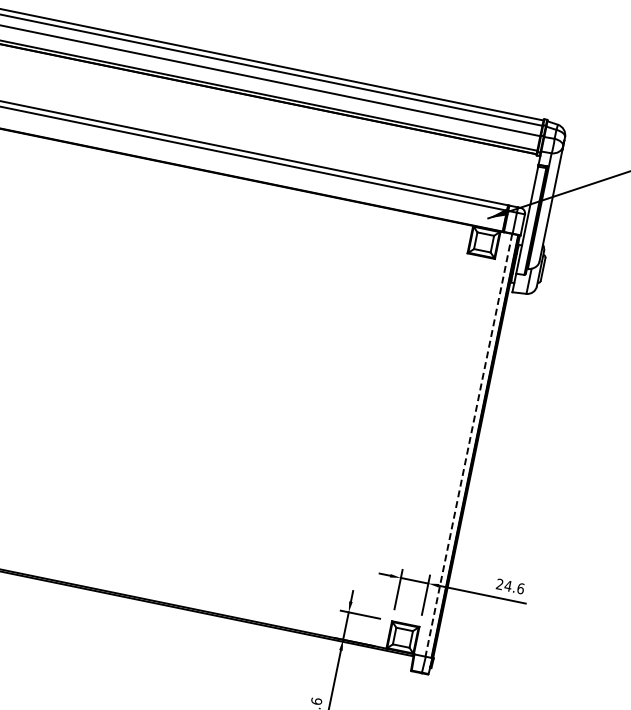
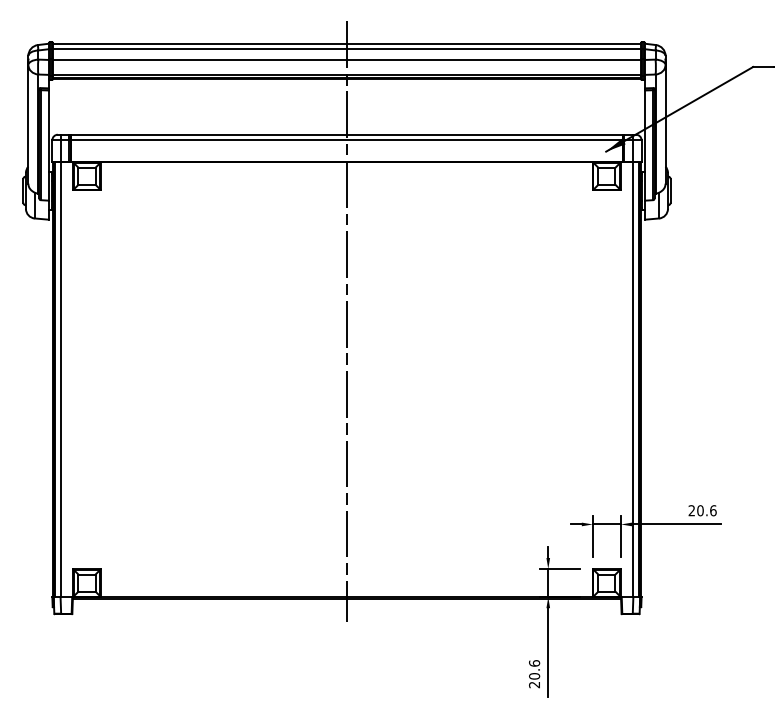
line: (202, 331) -> (346, 321), added
line: (469, 445) -> (633, 379), dashed -> solid
text: (507, 585) -> (699, 510), 24.6 -> 20.6

